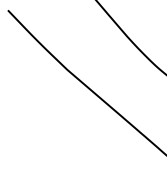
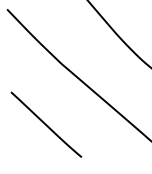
line: (50, 136) -> (45, 124), added

